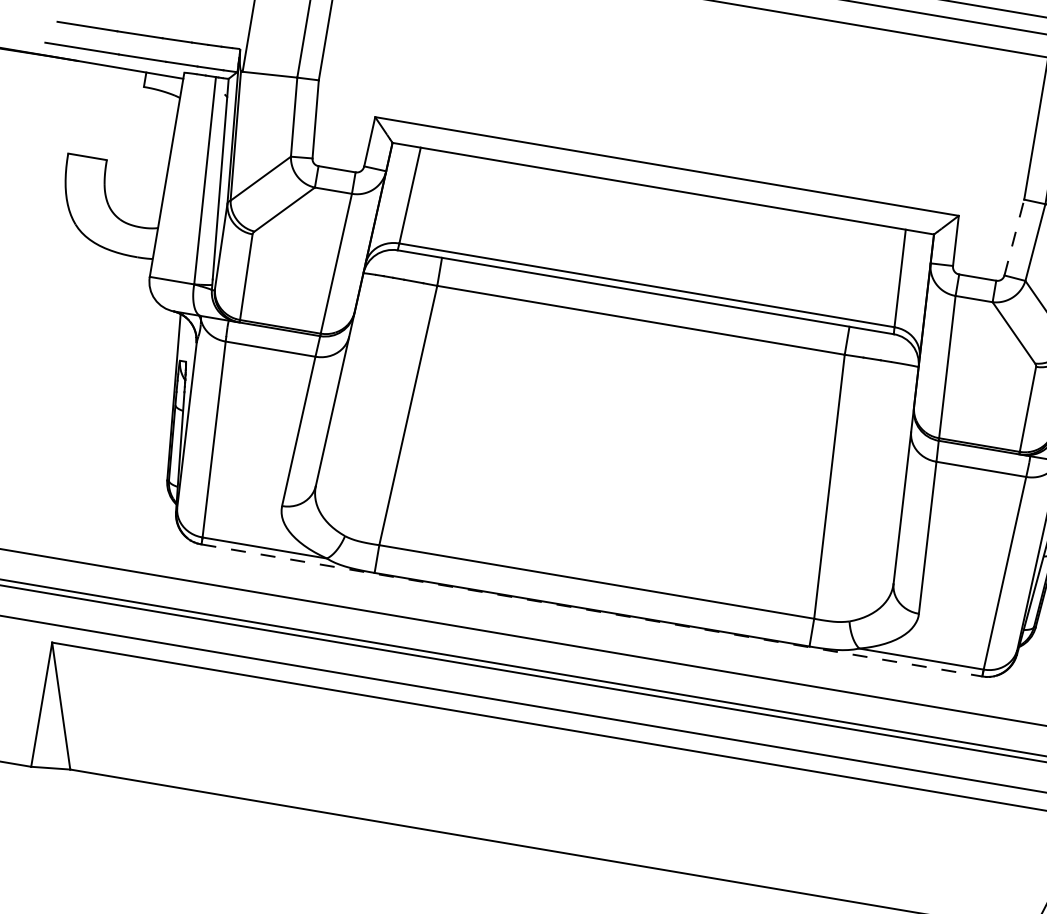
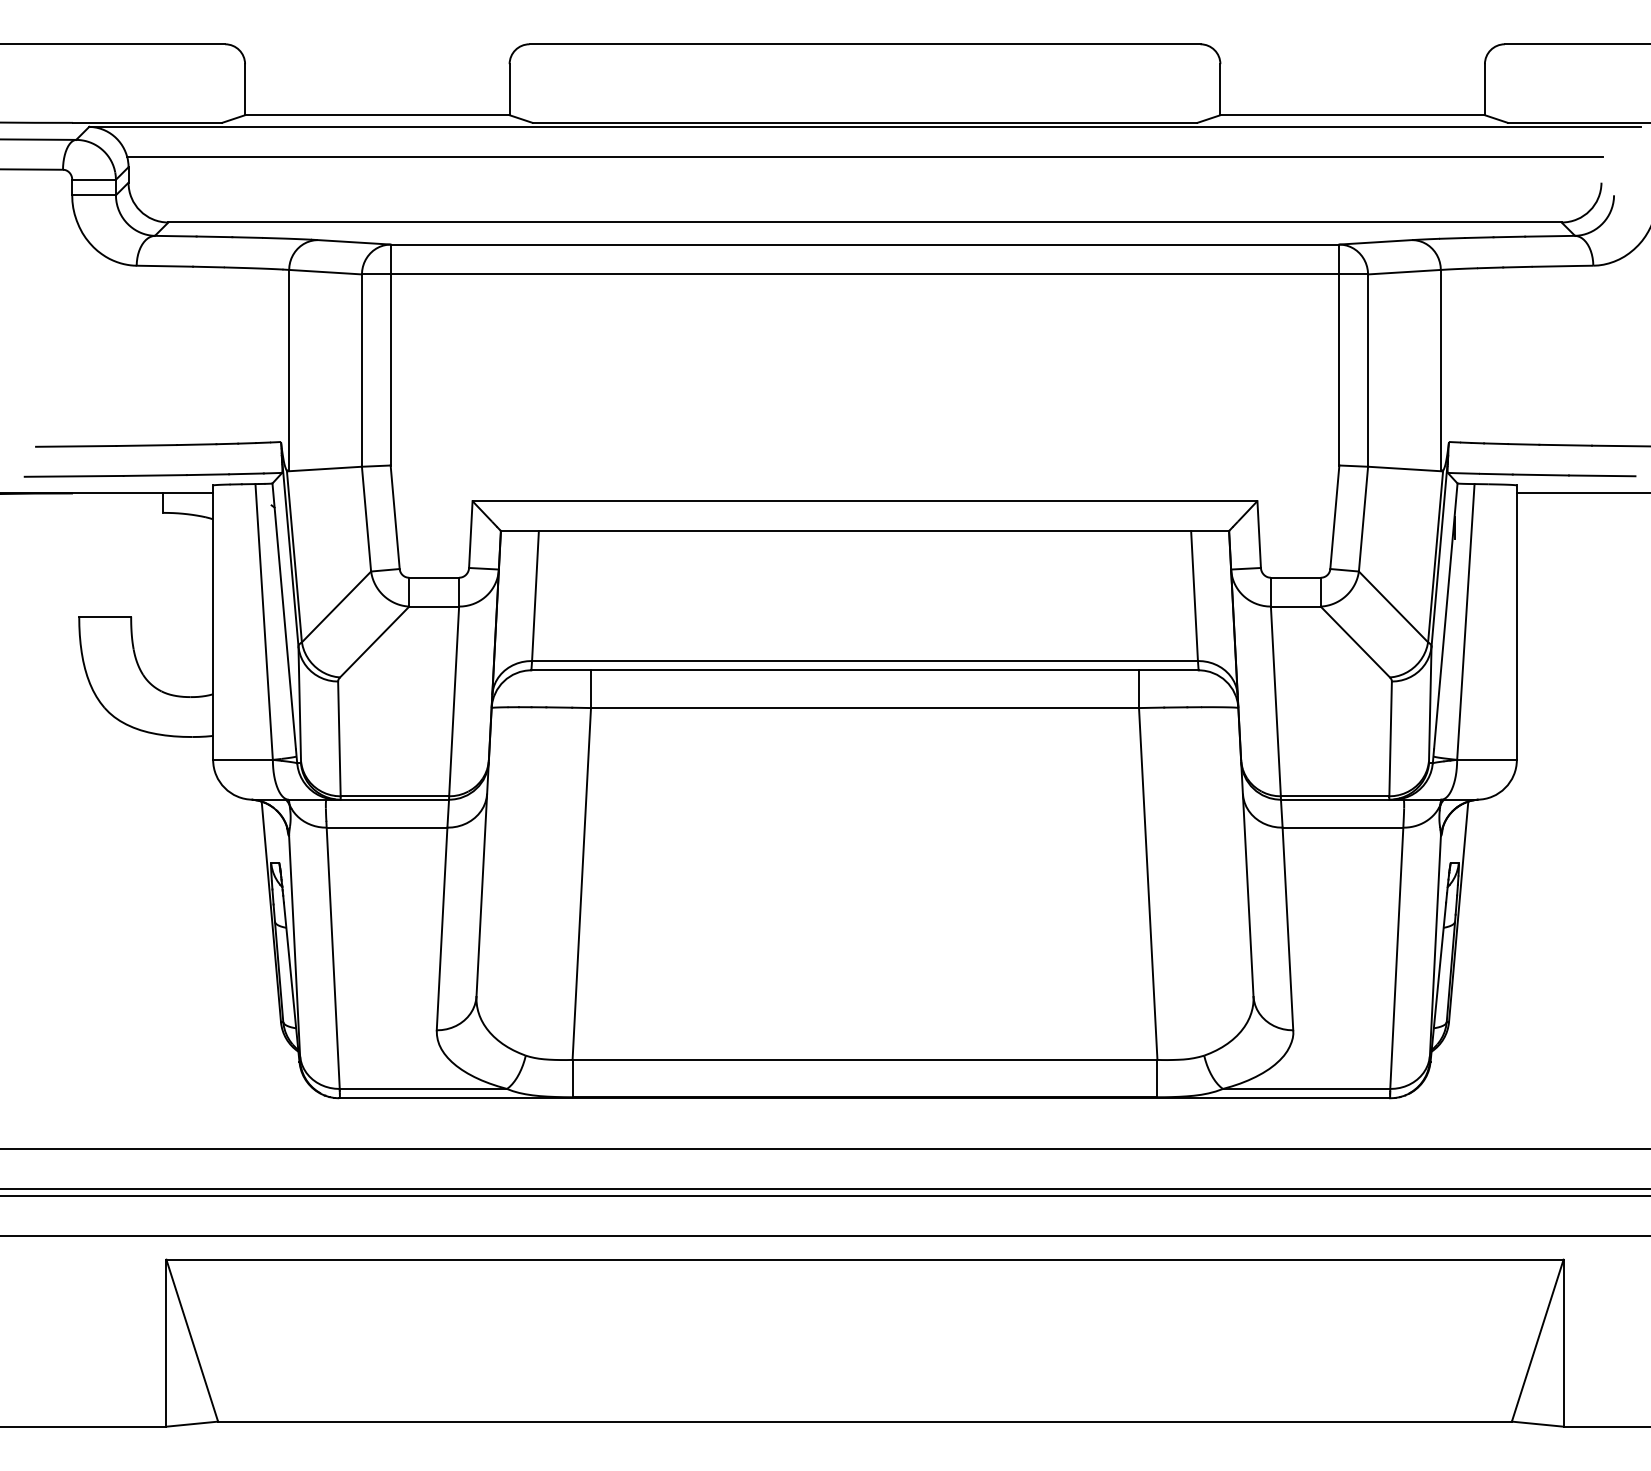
line: (1014, 237) -> (1334, 517), dashed -> solid
line: (592, 610) -> (865, 1098), dashed -> solid

